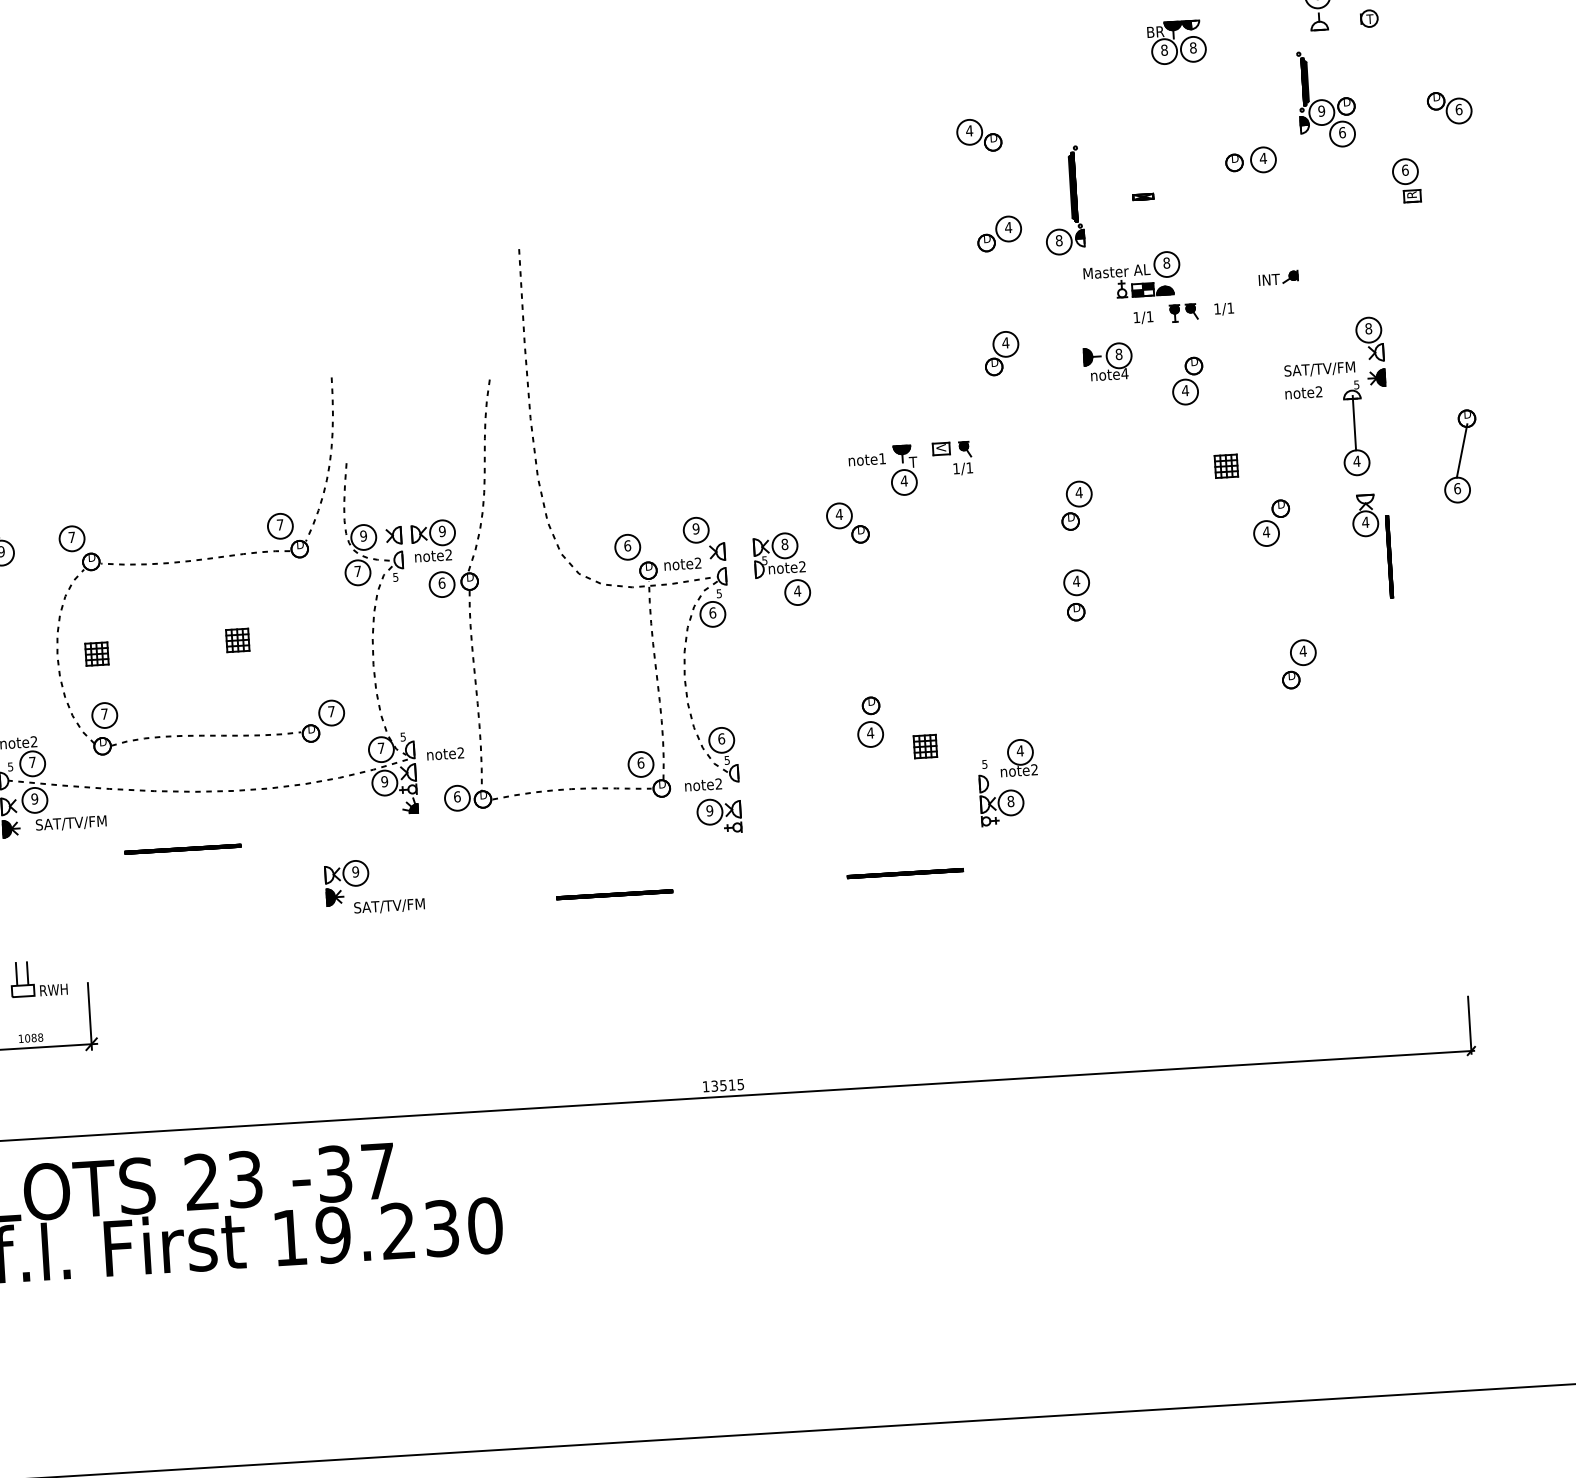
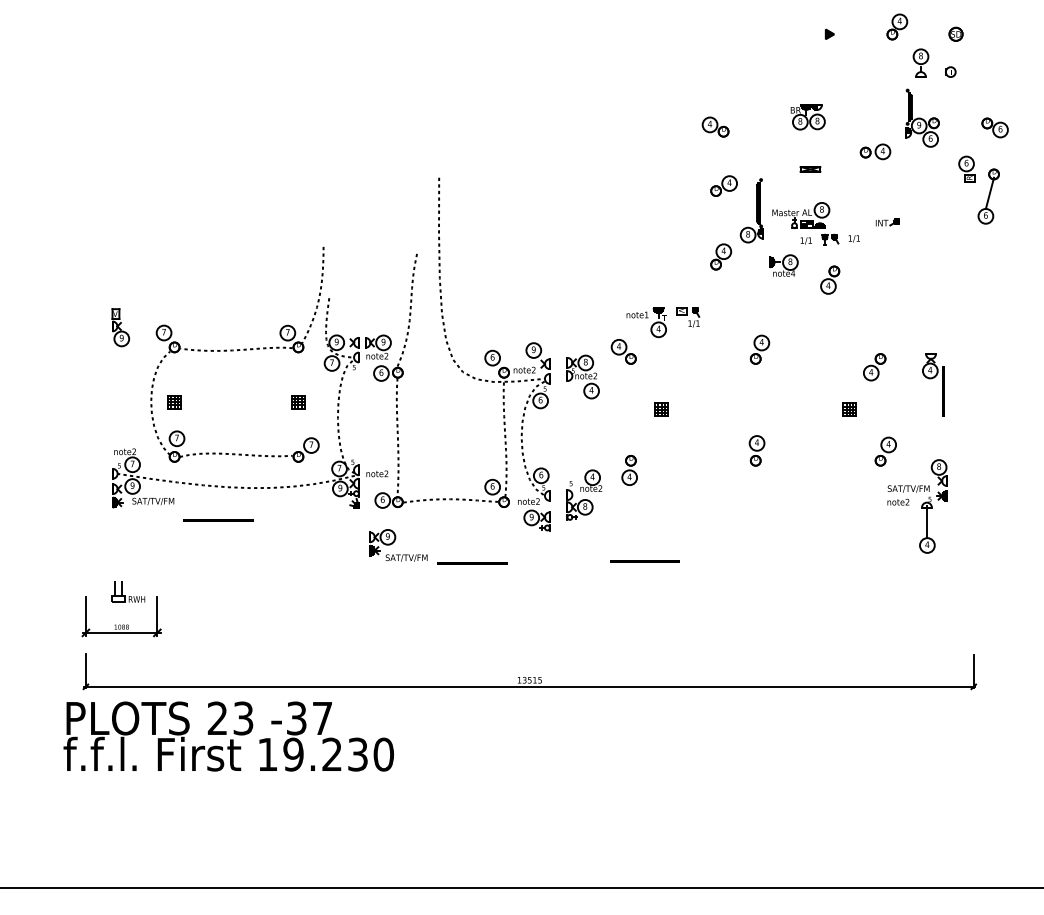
part: (1176, 42) -> (807, 117), moved
part: (1143, 197) -> (810, 169), size x1.67
part: (1062, 200) -> (751, 210), moved
part: (1336, 398) -> (917, 506), moved
part: (1459, 456) -> (988, 196), moved
part: (1225, 465) -> (849, 409), moved
part: (1076, 594) -> (756, 450), moved
part: (237, 640) -> (298, 402), moved
part: (925, 745) -> (661, 409), moved
part: (1008, 781) -> (584, 494), moved
part: (374, 886) -> (398, 545), moved

